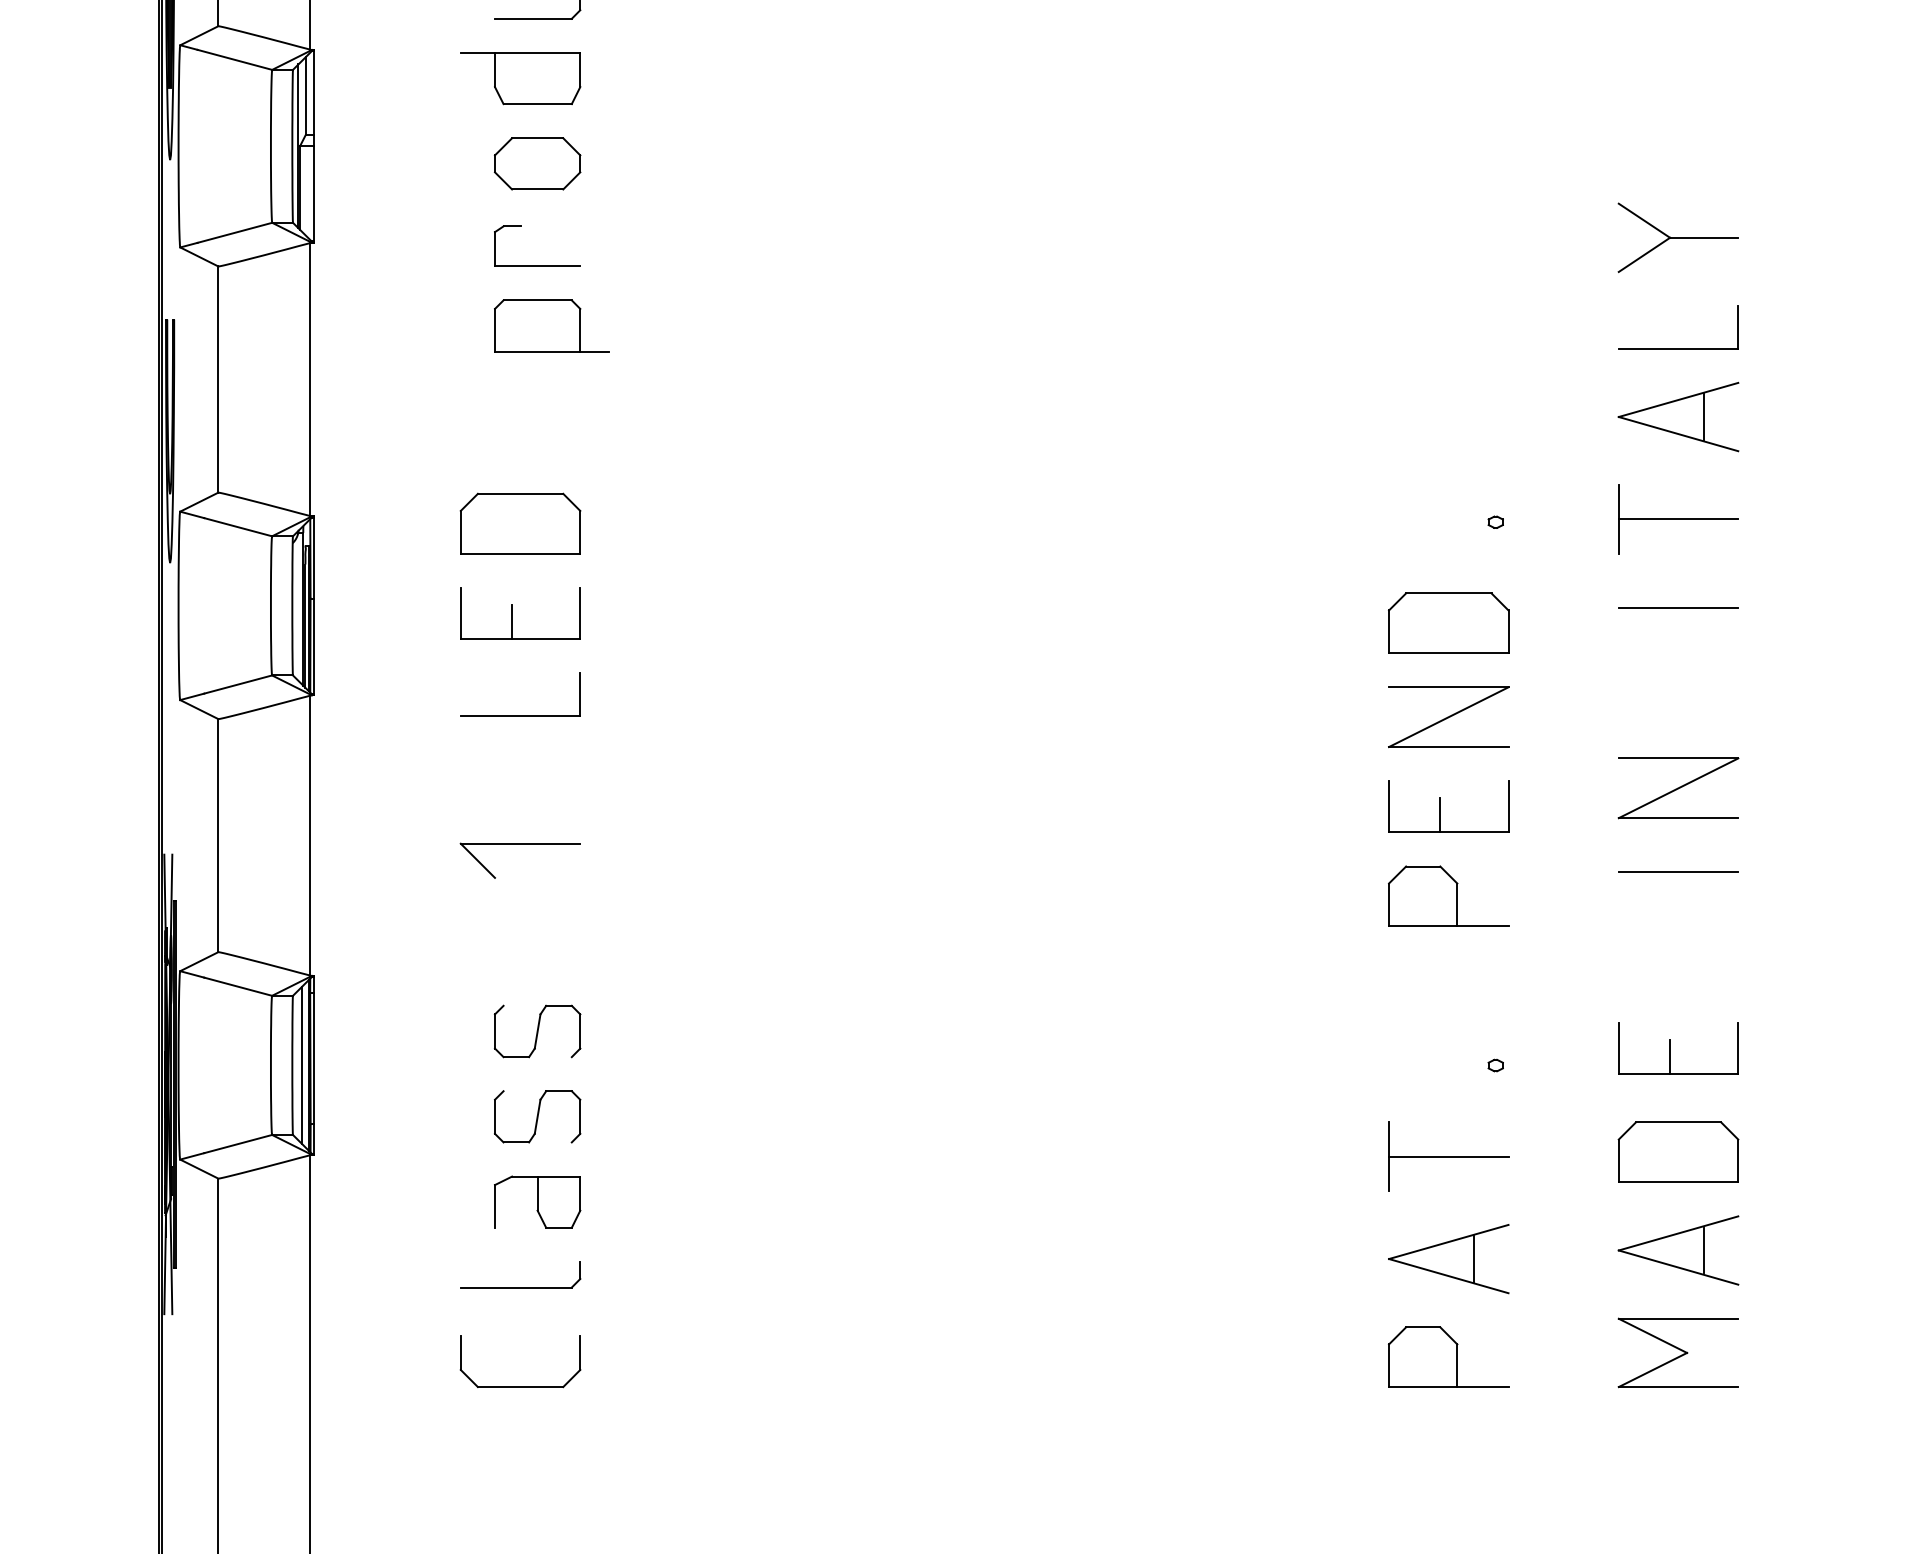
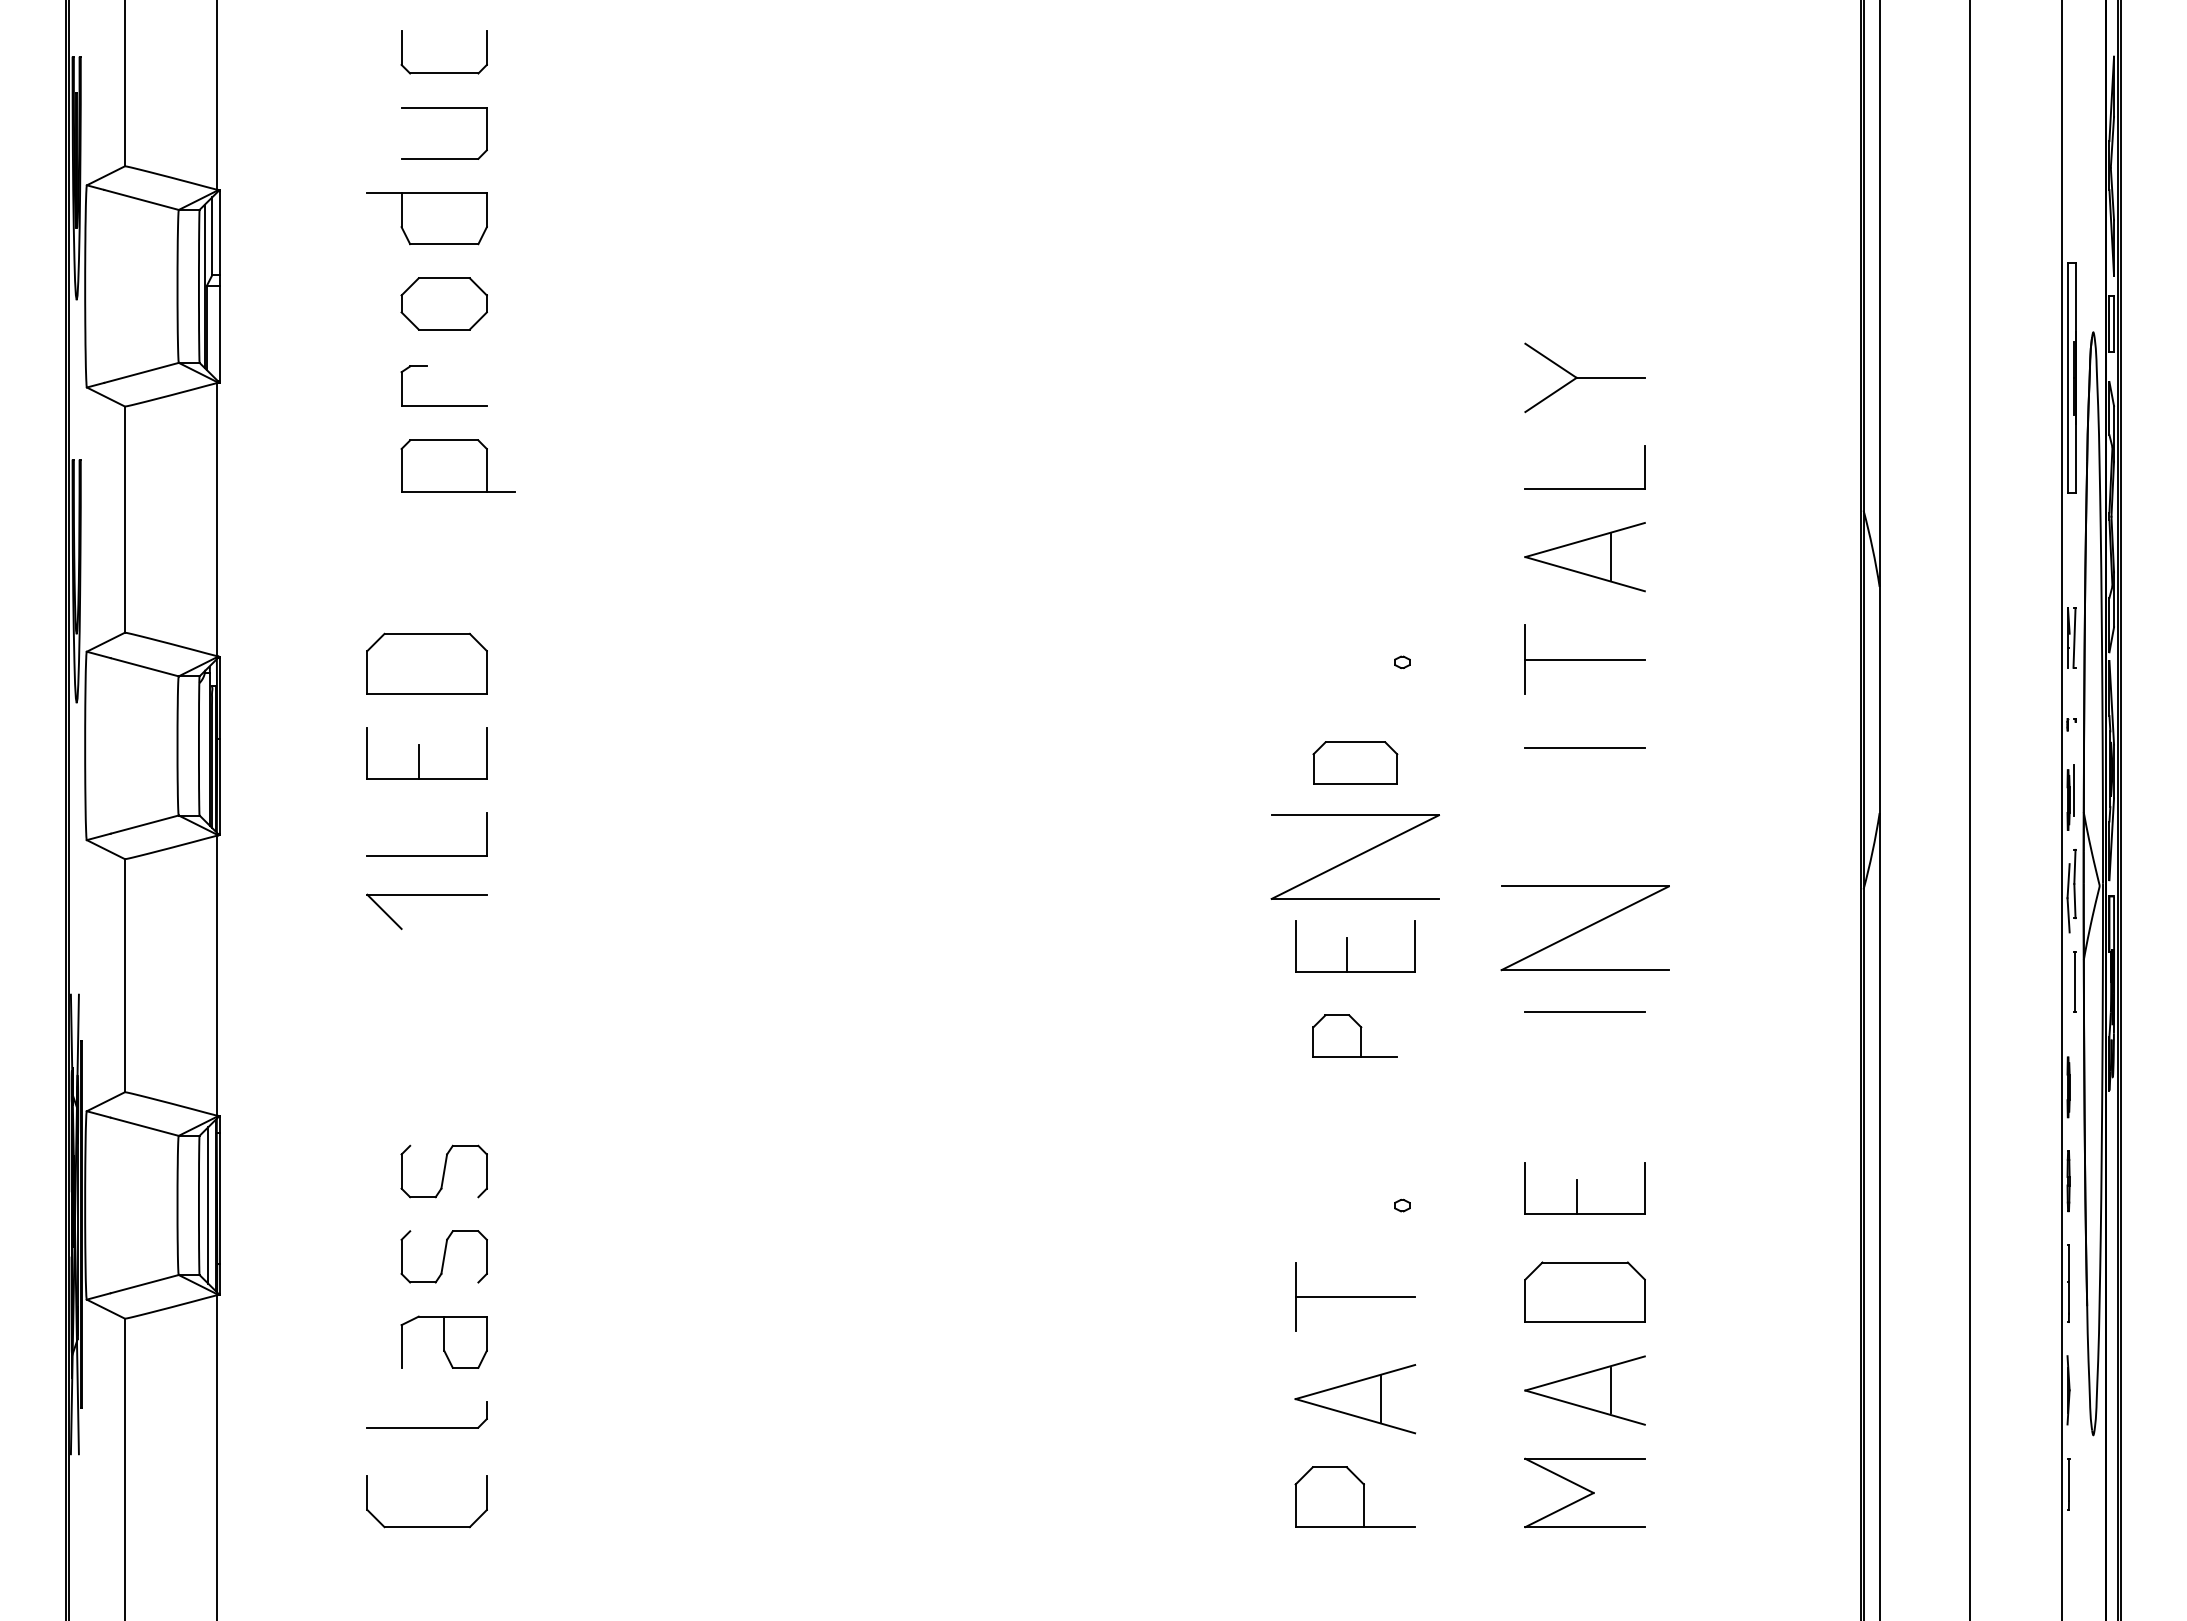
part: (1448, 622) -> (1355, 762), size x0.7
part: (1448, 717) -> (1355, 857), size x1.4
part: (1677, 788) -> (1584, 928), size x1.4
part: (519, 844) -> (426, 895), moved
part: (1447, 895) -> (1354, 1035), size x0.7

